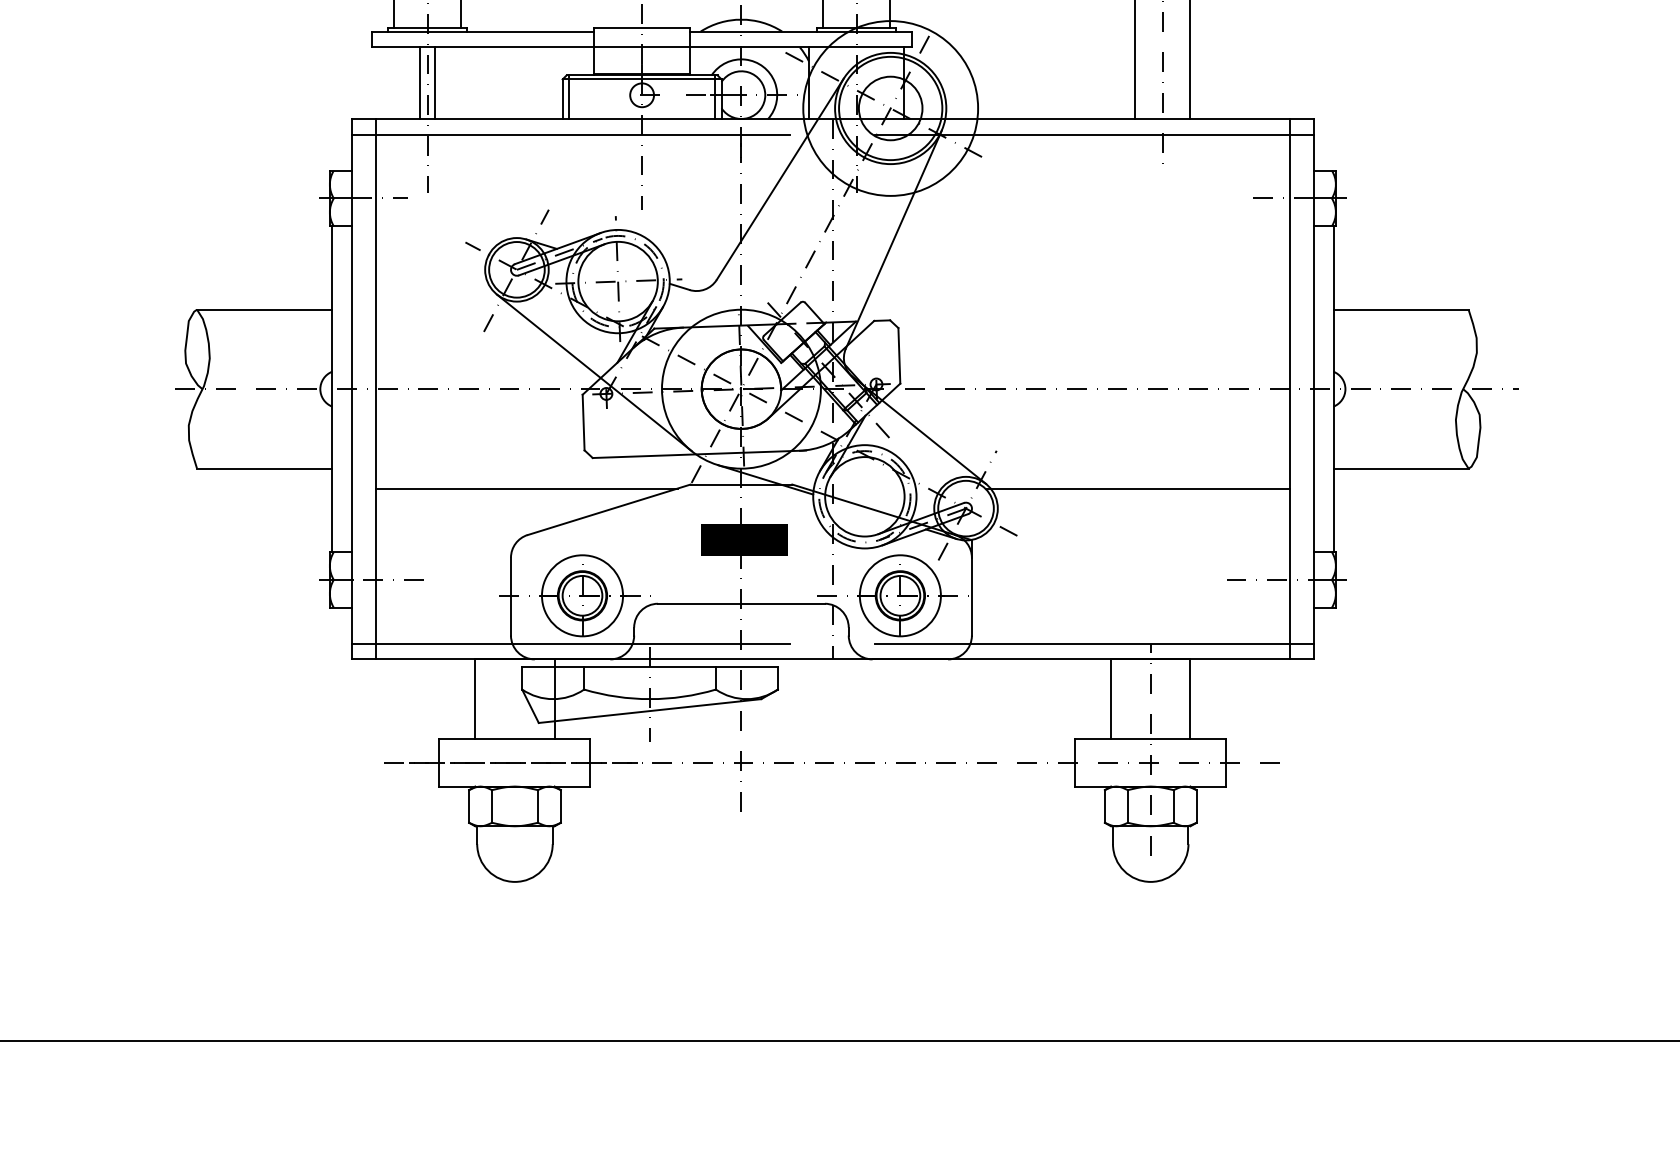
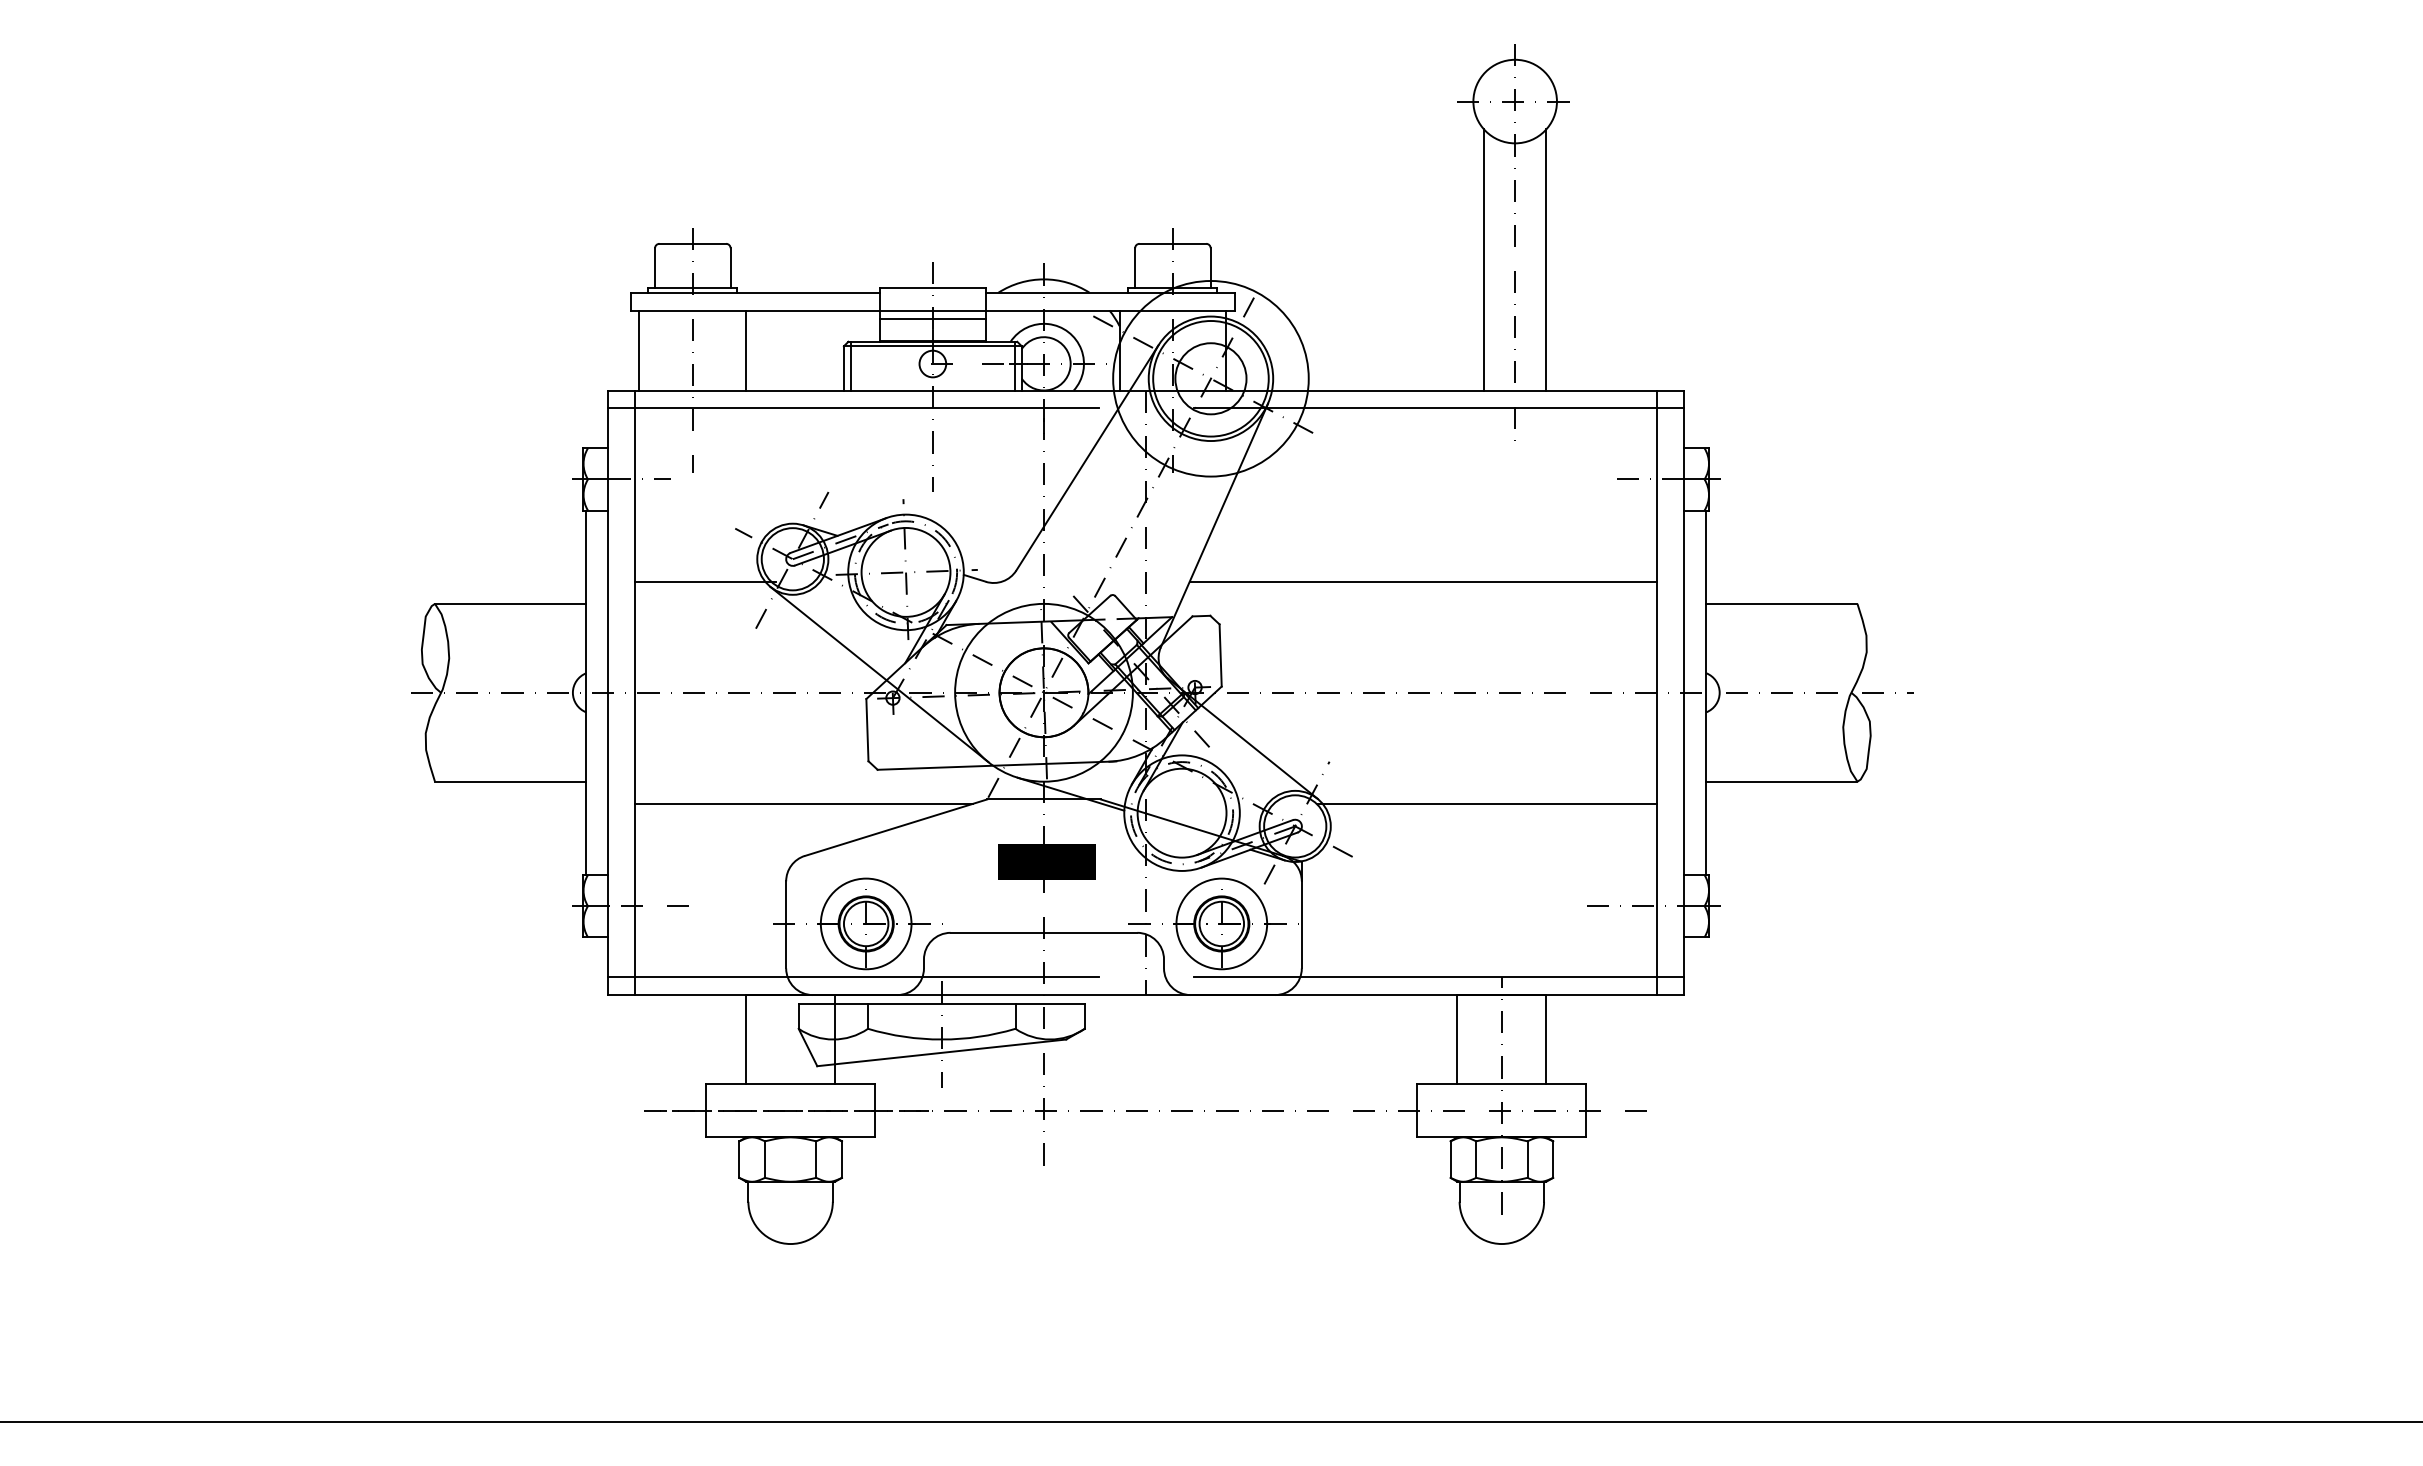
line: (641, 55) -> (932, 319), added
line: (420, 83) -> (639, 350), moved
line: (435, 83) -> (746, 350), moved
line: (438, 289) -> (705, 581), added
line: (1080, 289) -> (1423, 581), added

